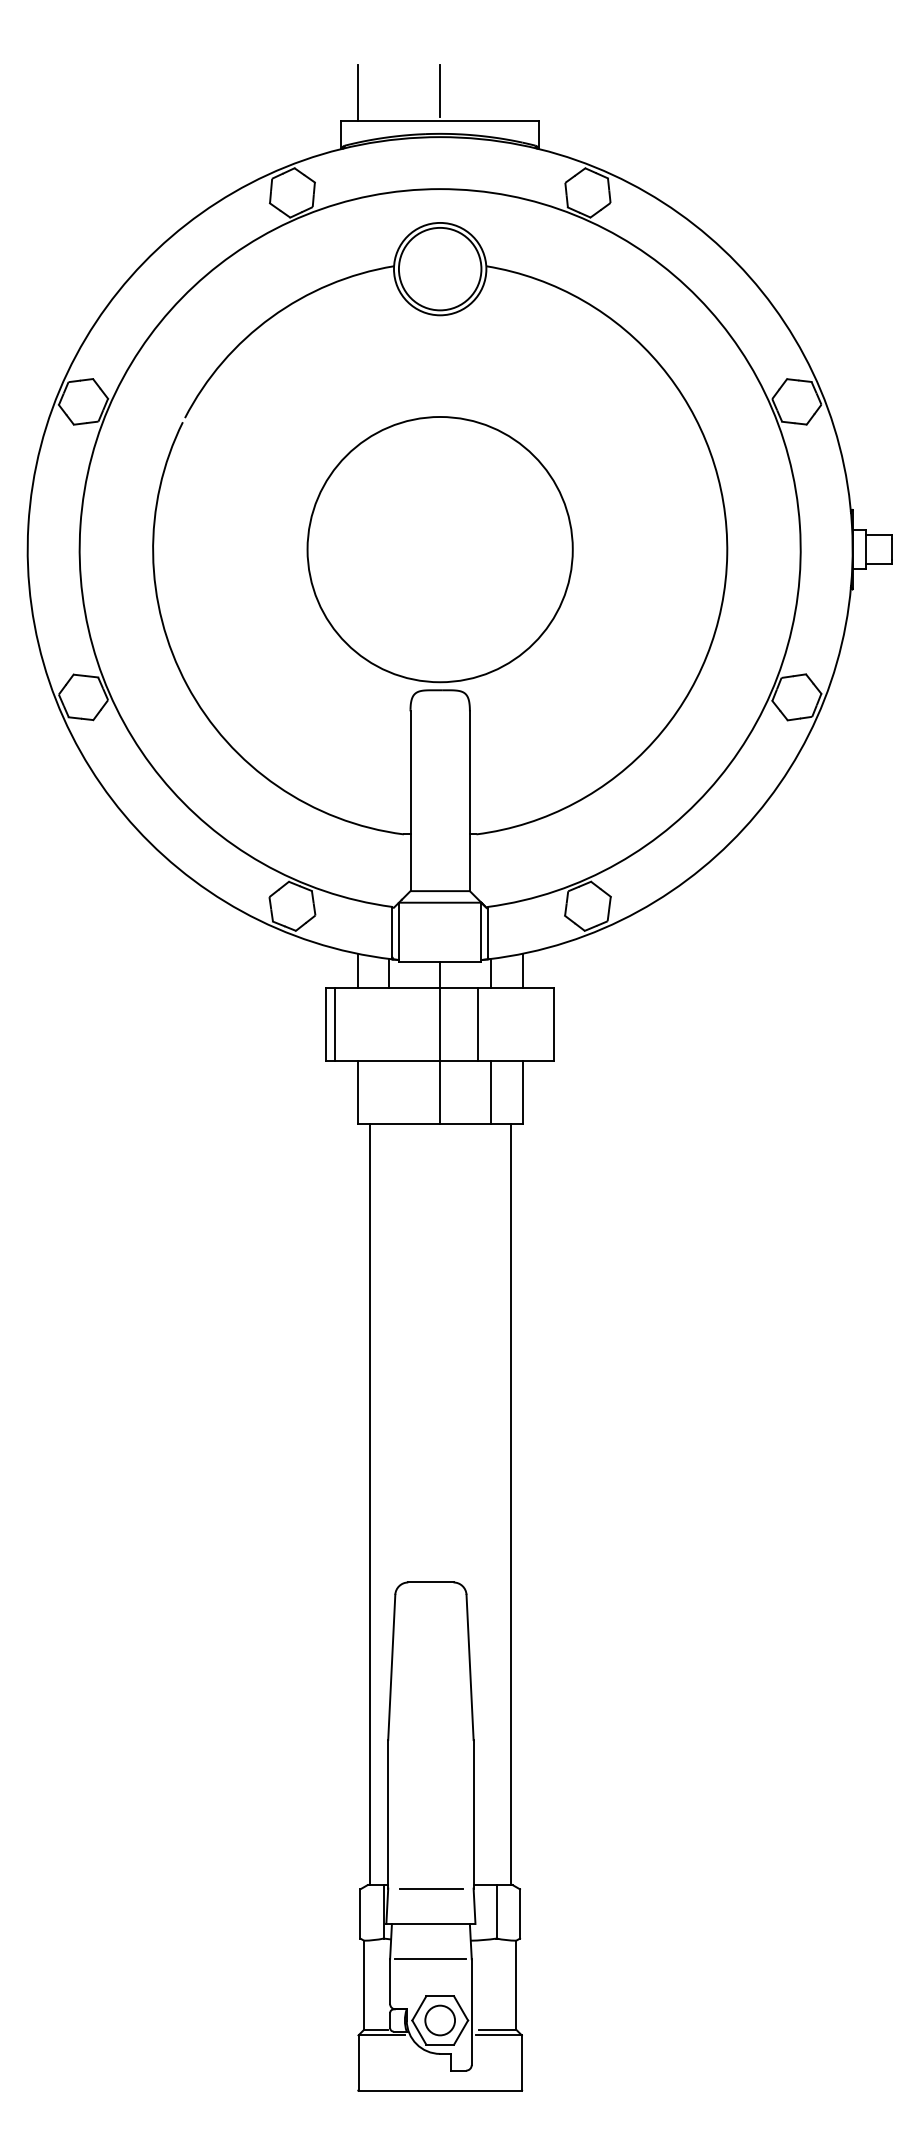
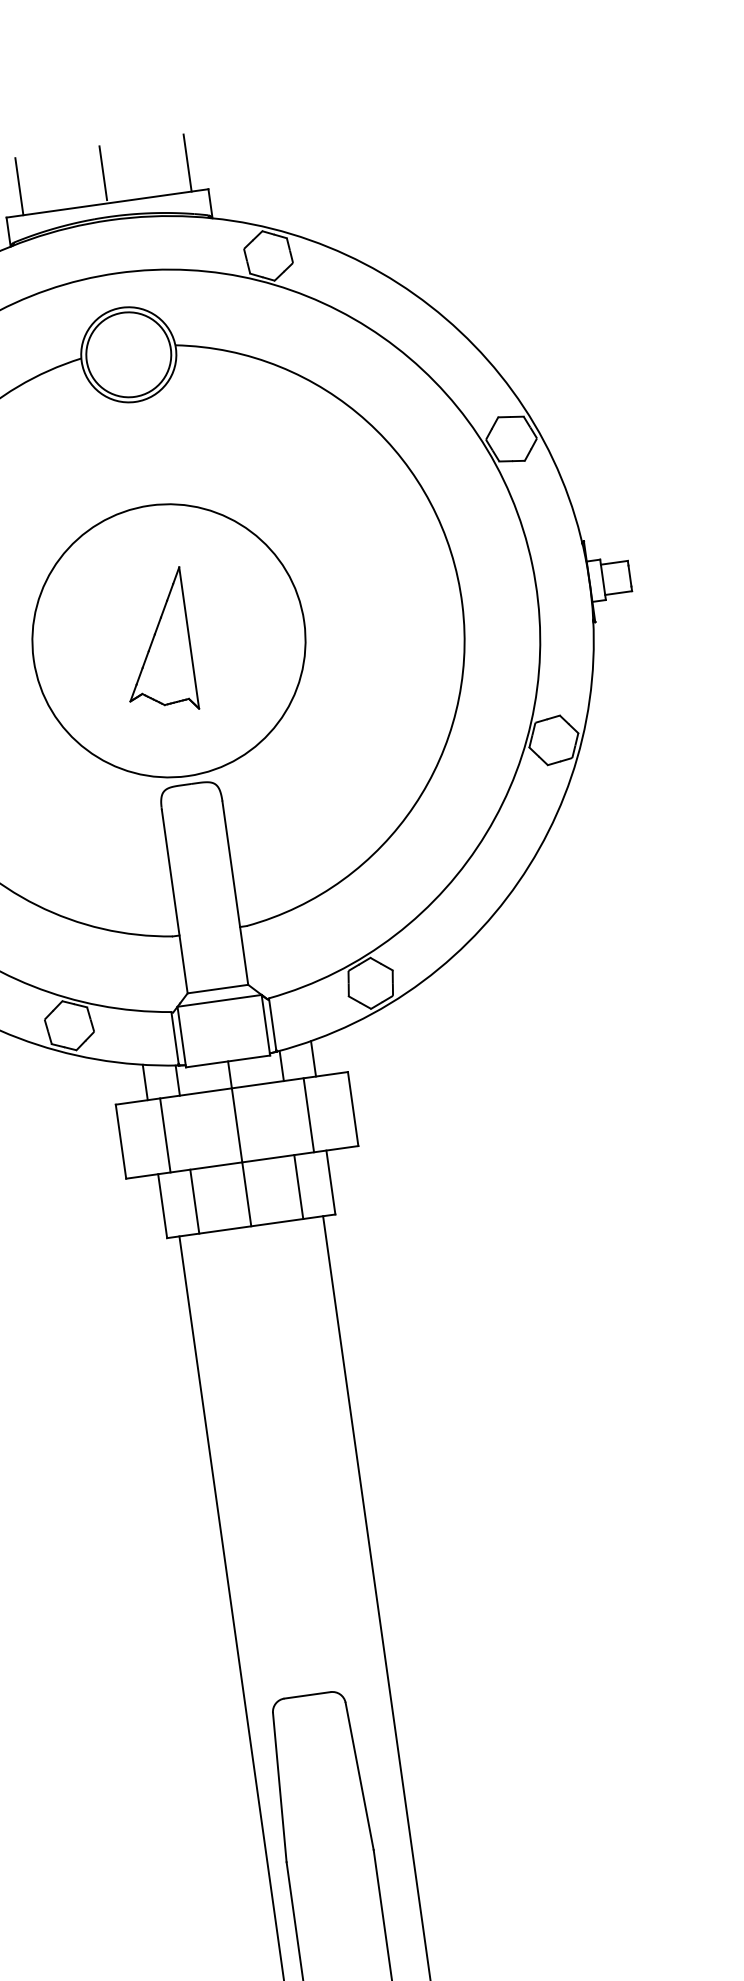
line: (522, 92) -> (187, 162), added
part: (426, 549) -> (155, 642), added
line: (334, 1024) -> (164, 1135), moved
line: (477, 1024) -> (308, 1114), moved
line: (389, 1092) -> (195, 1201), added

